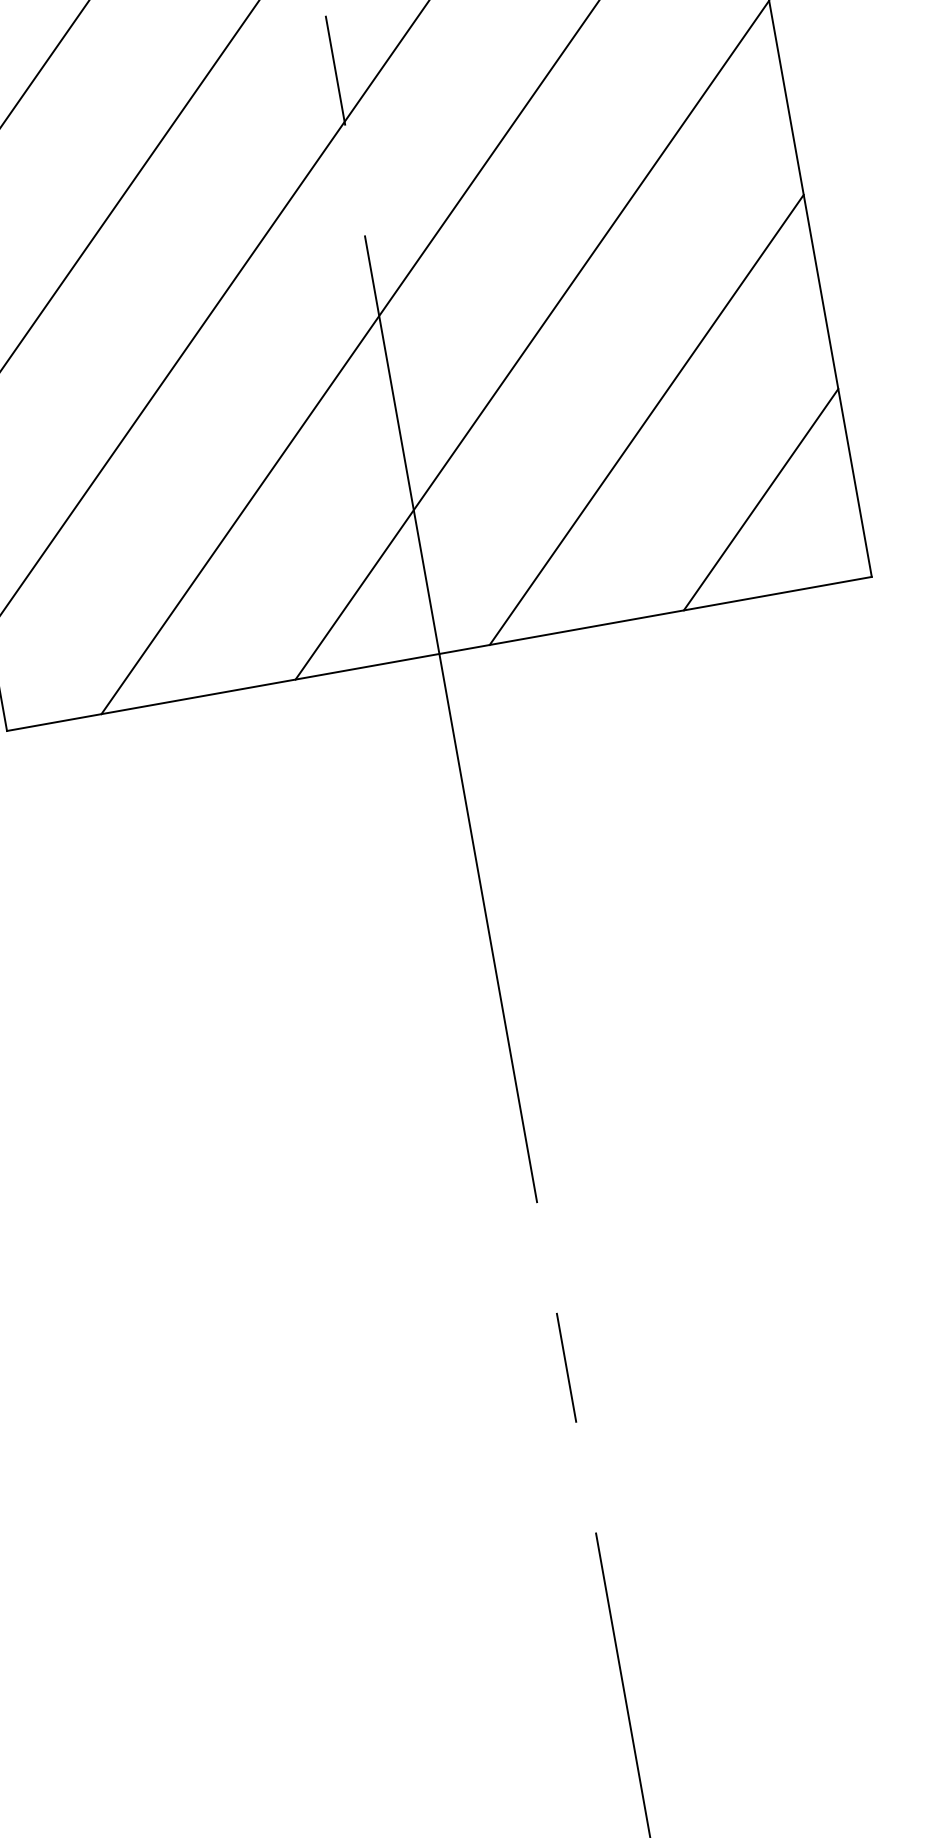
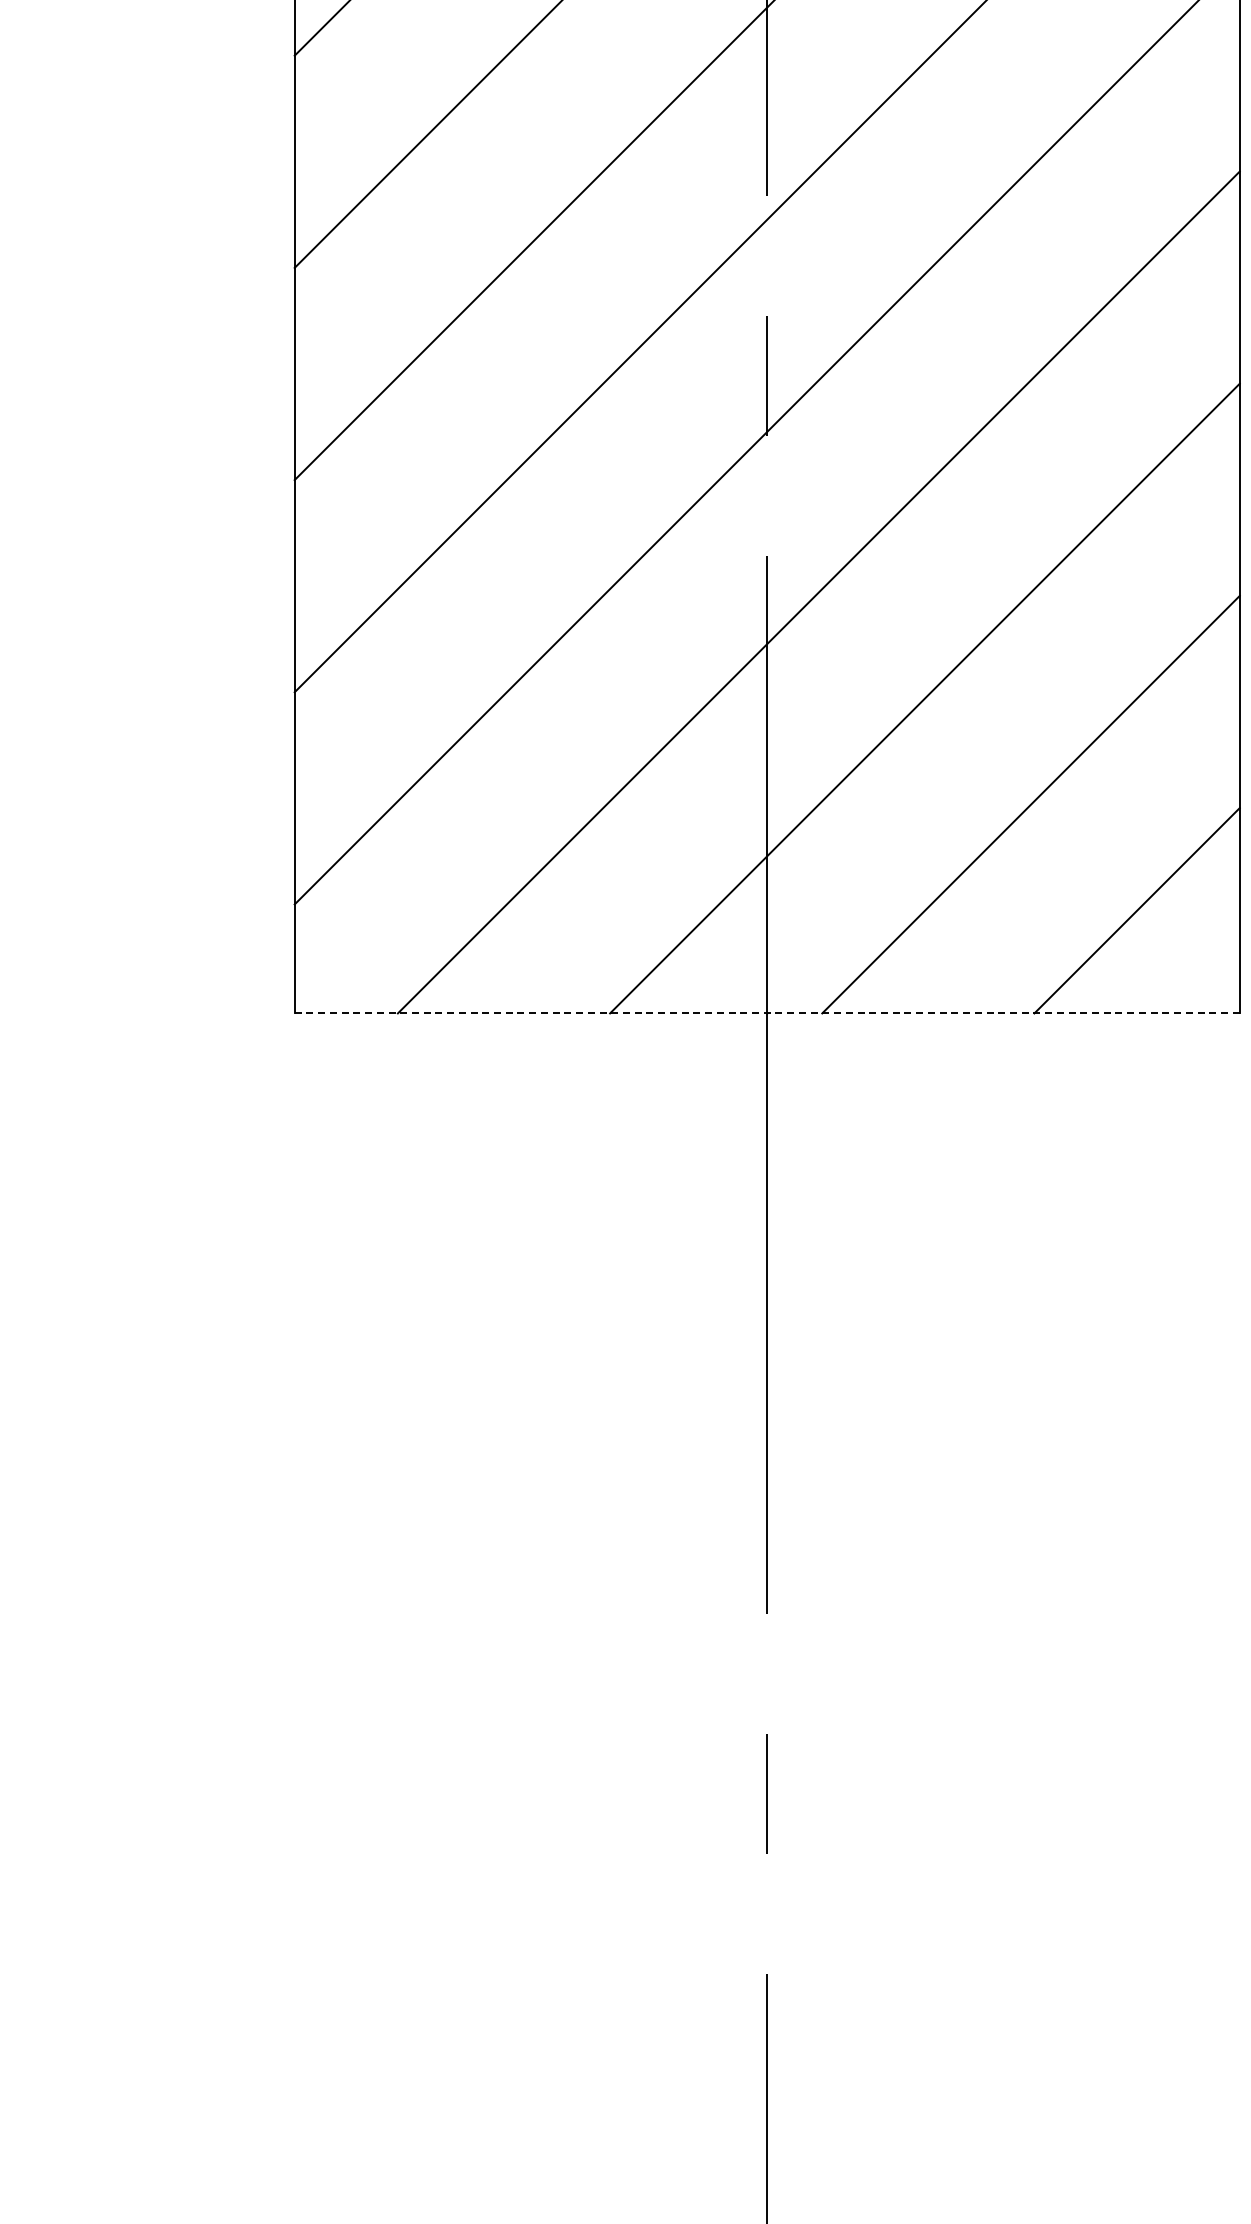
line: (439, 653) -> (767, 1013), solid -> dashed

